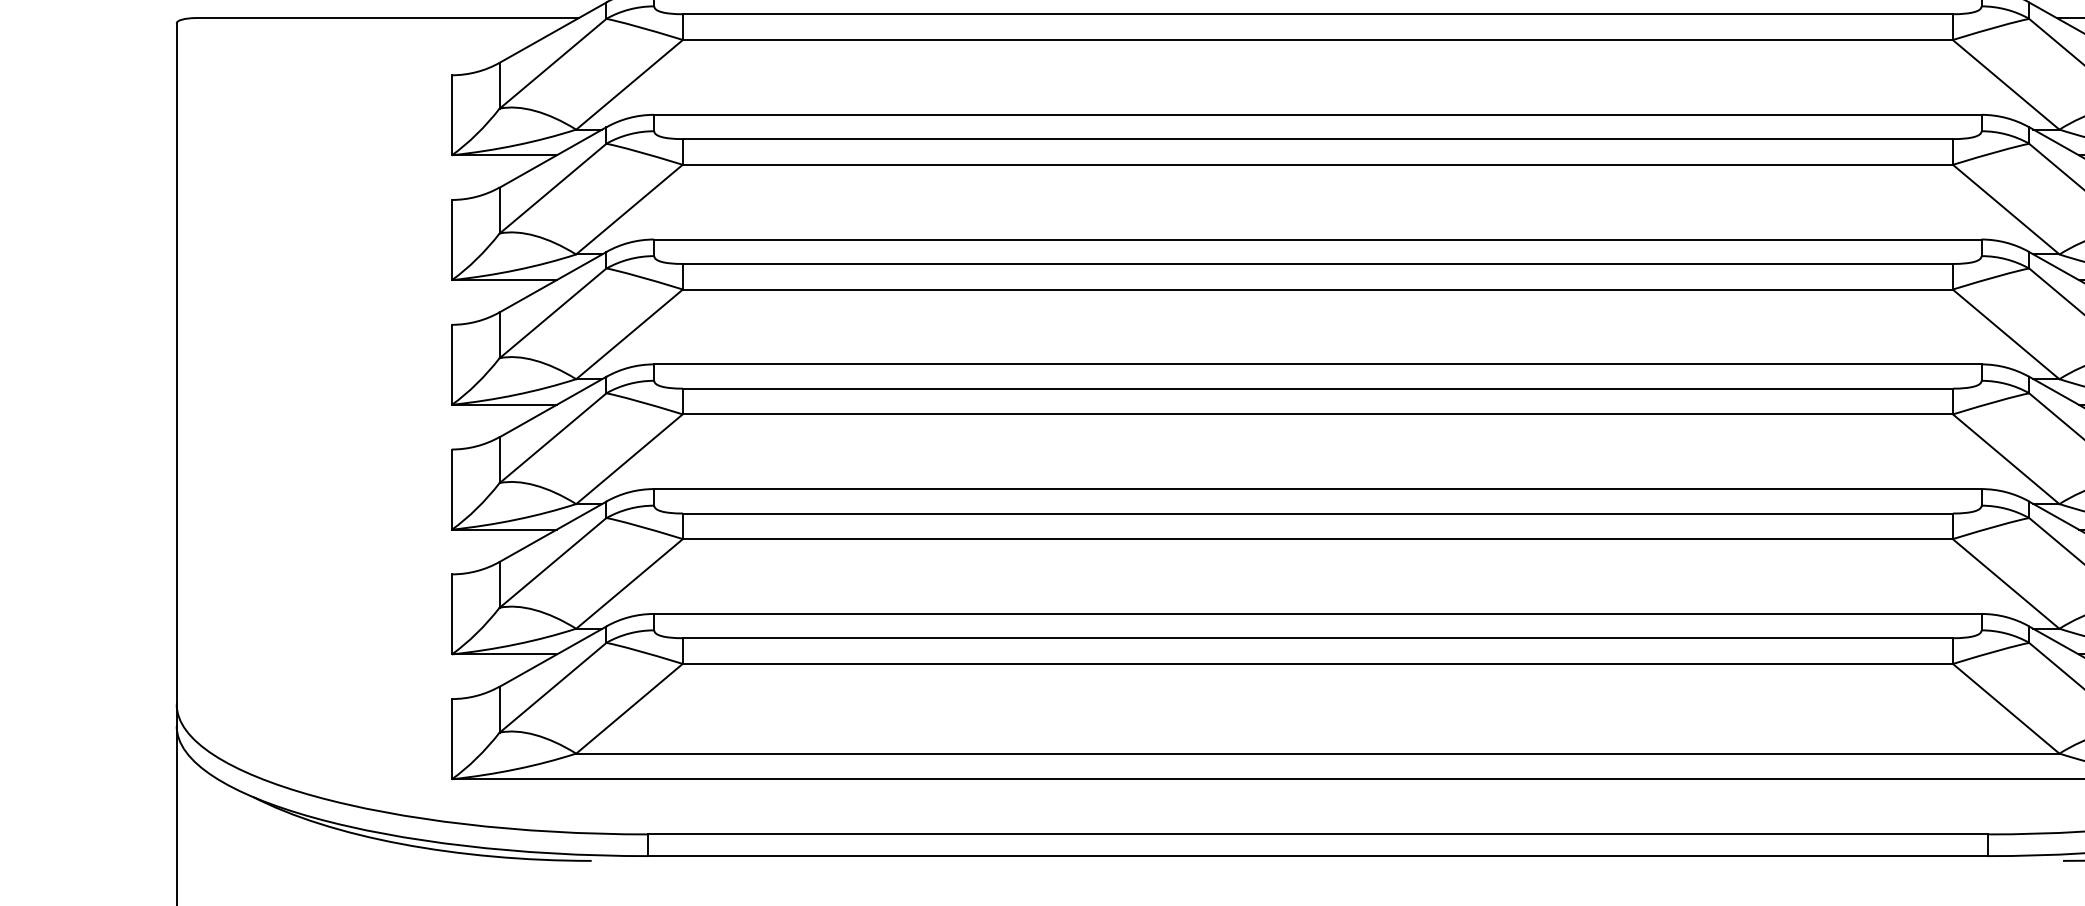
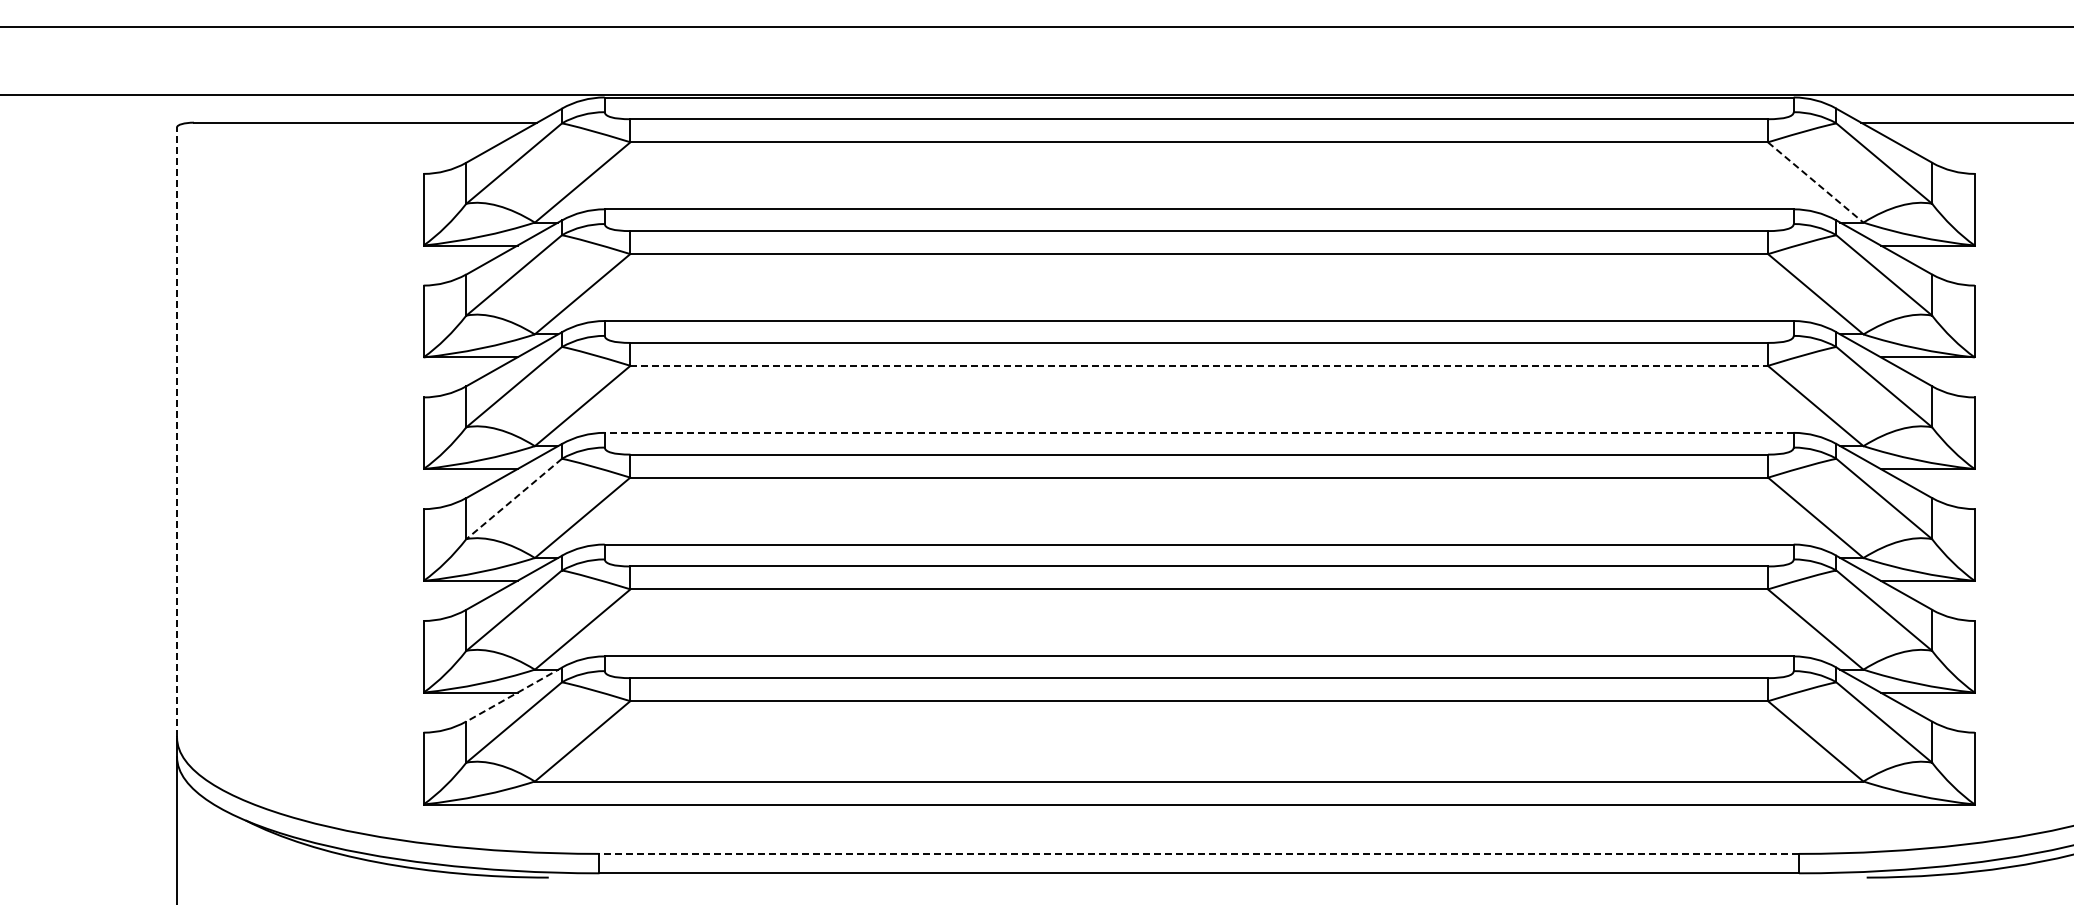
line: (2006, 84) -> (1816, 182), solid -> dashed
line: (1318, 289) -> (1199, 365), solid -> dashed
line: (177, 362) -> (177, 431), solid -> dashed
line: (1317, 363) -> (1198, 432), solid -> dashed
line: (552, 438) -> (513, 499), solid -> dashed
line: (553, 656) -> (514, 694), solid -> dashed
line: (1318, 833) -> (1199, 853), solid -> dashed

